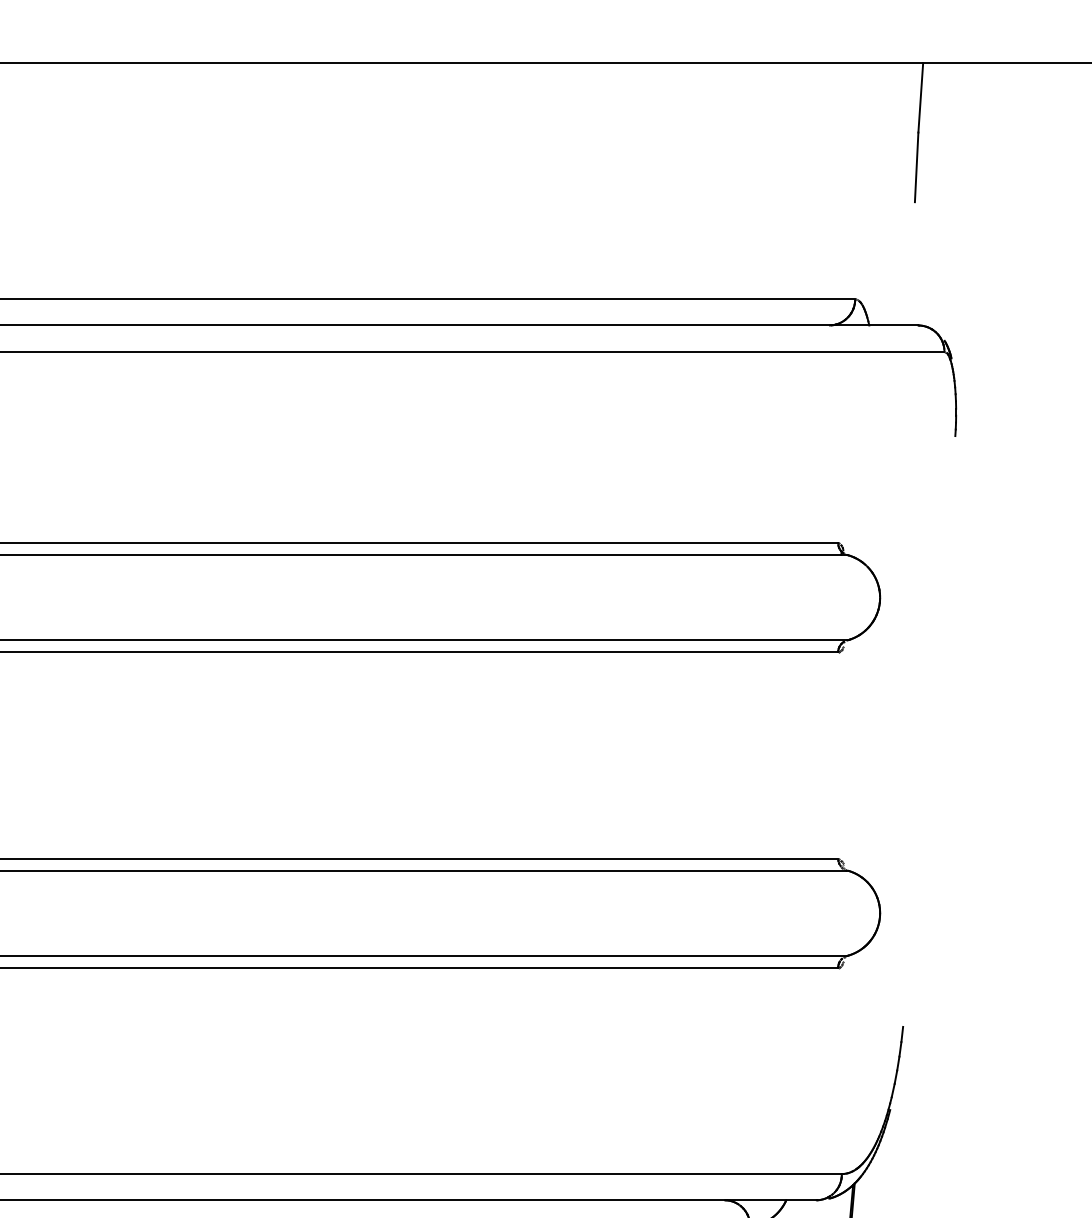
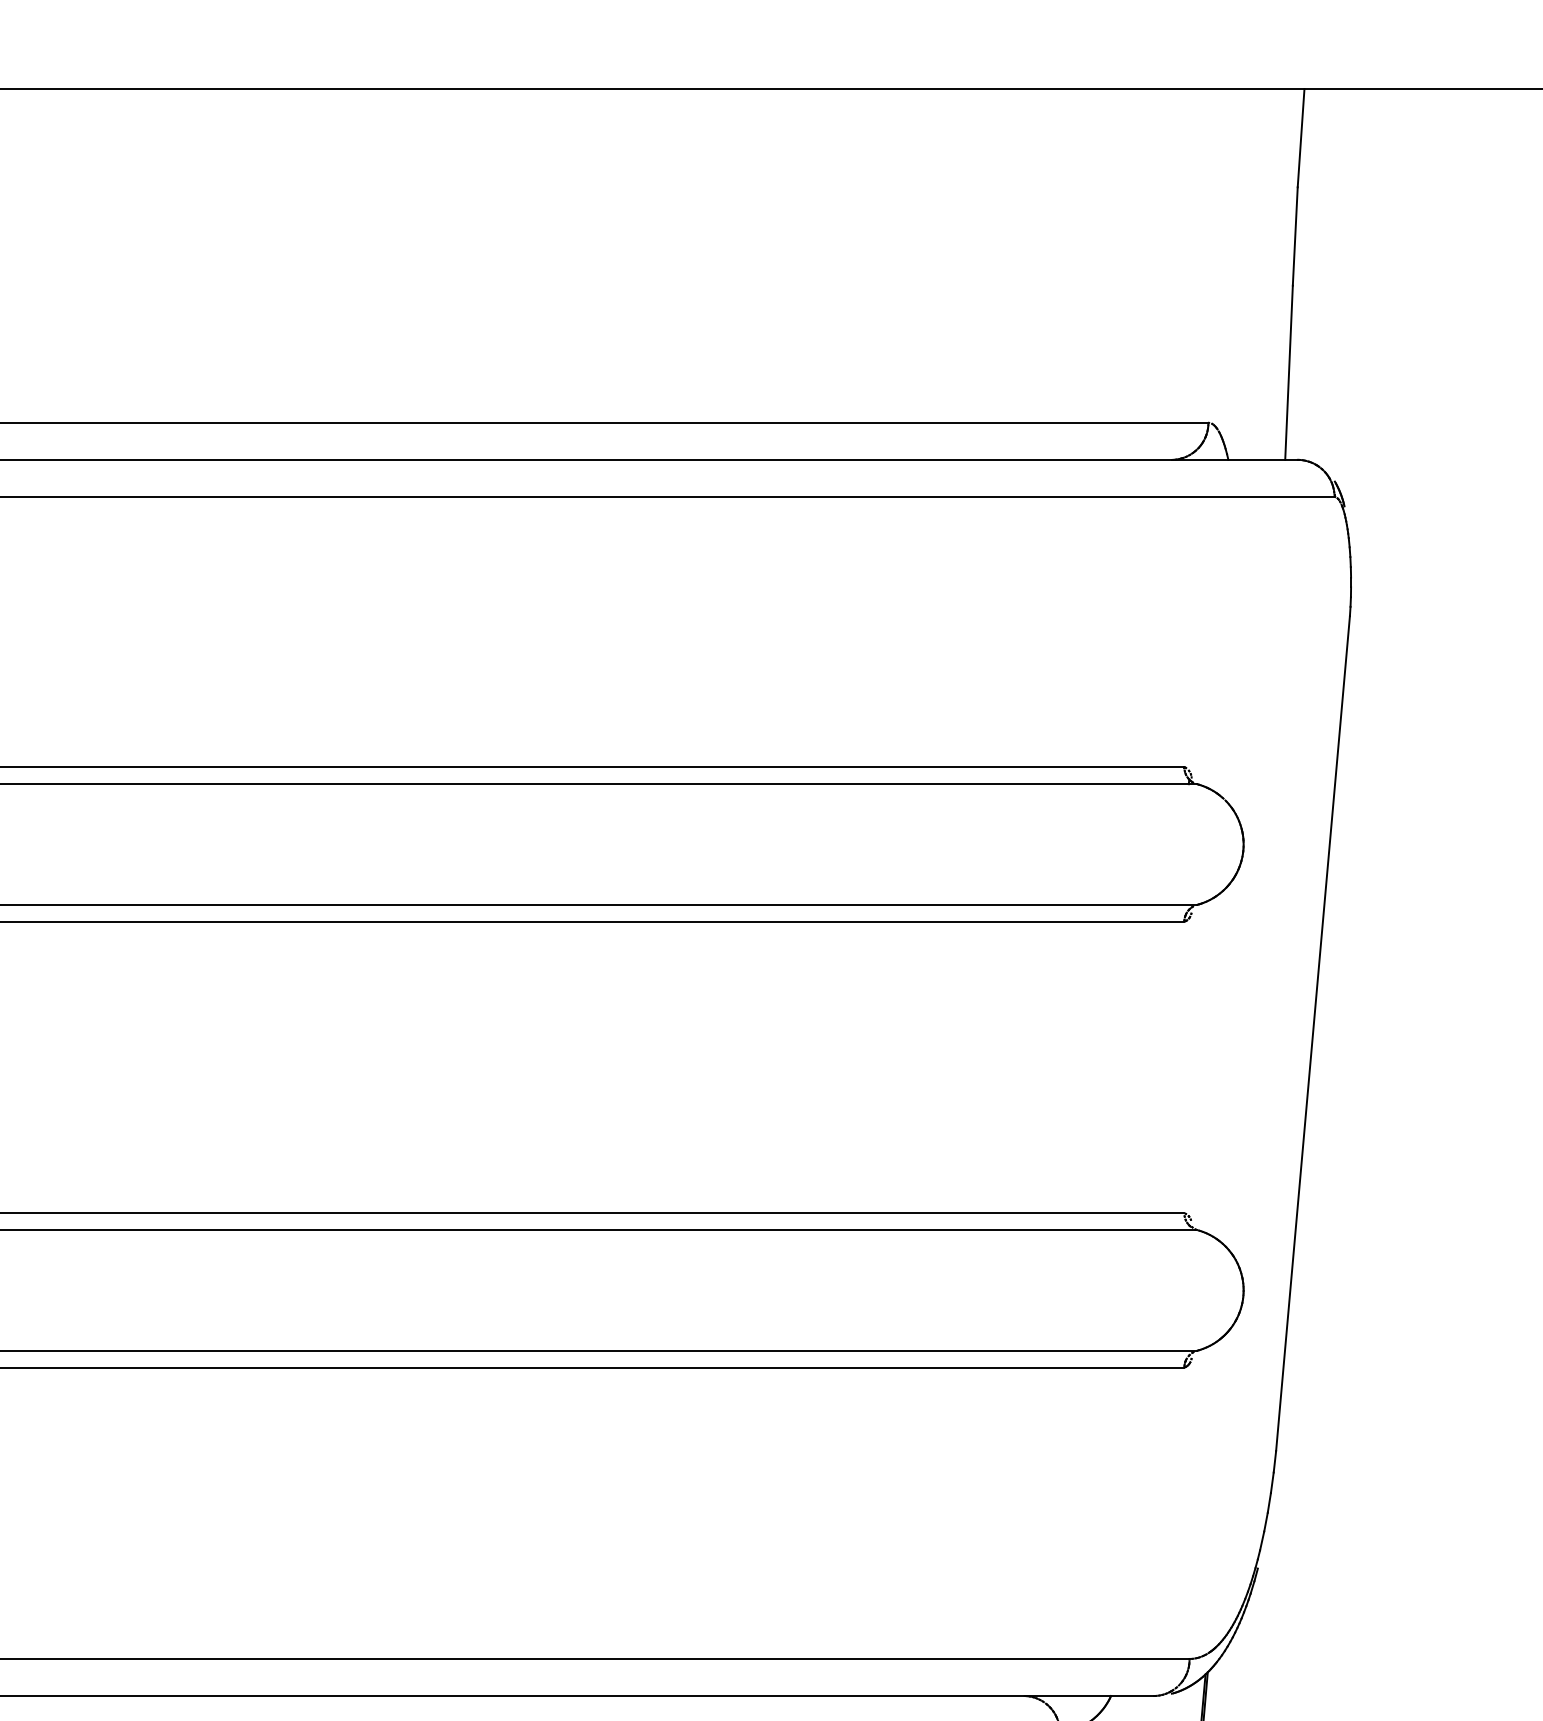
line: (911, 263) -> (1287, 372), added
line: (929, 731) -> (1313, 1033), added

